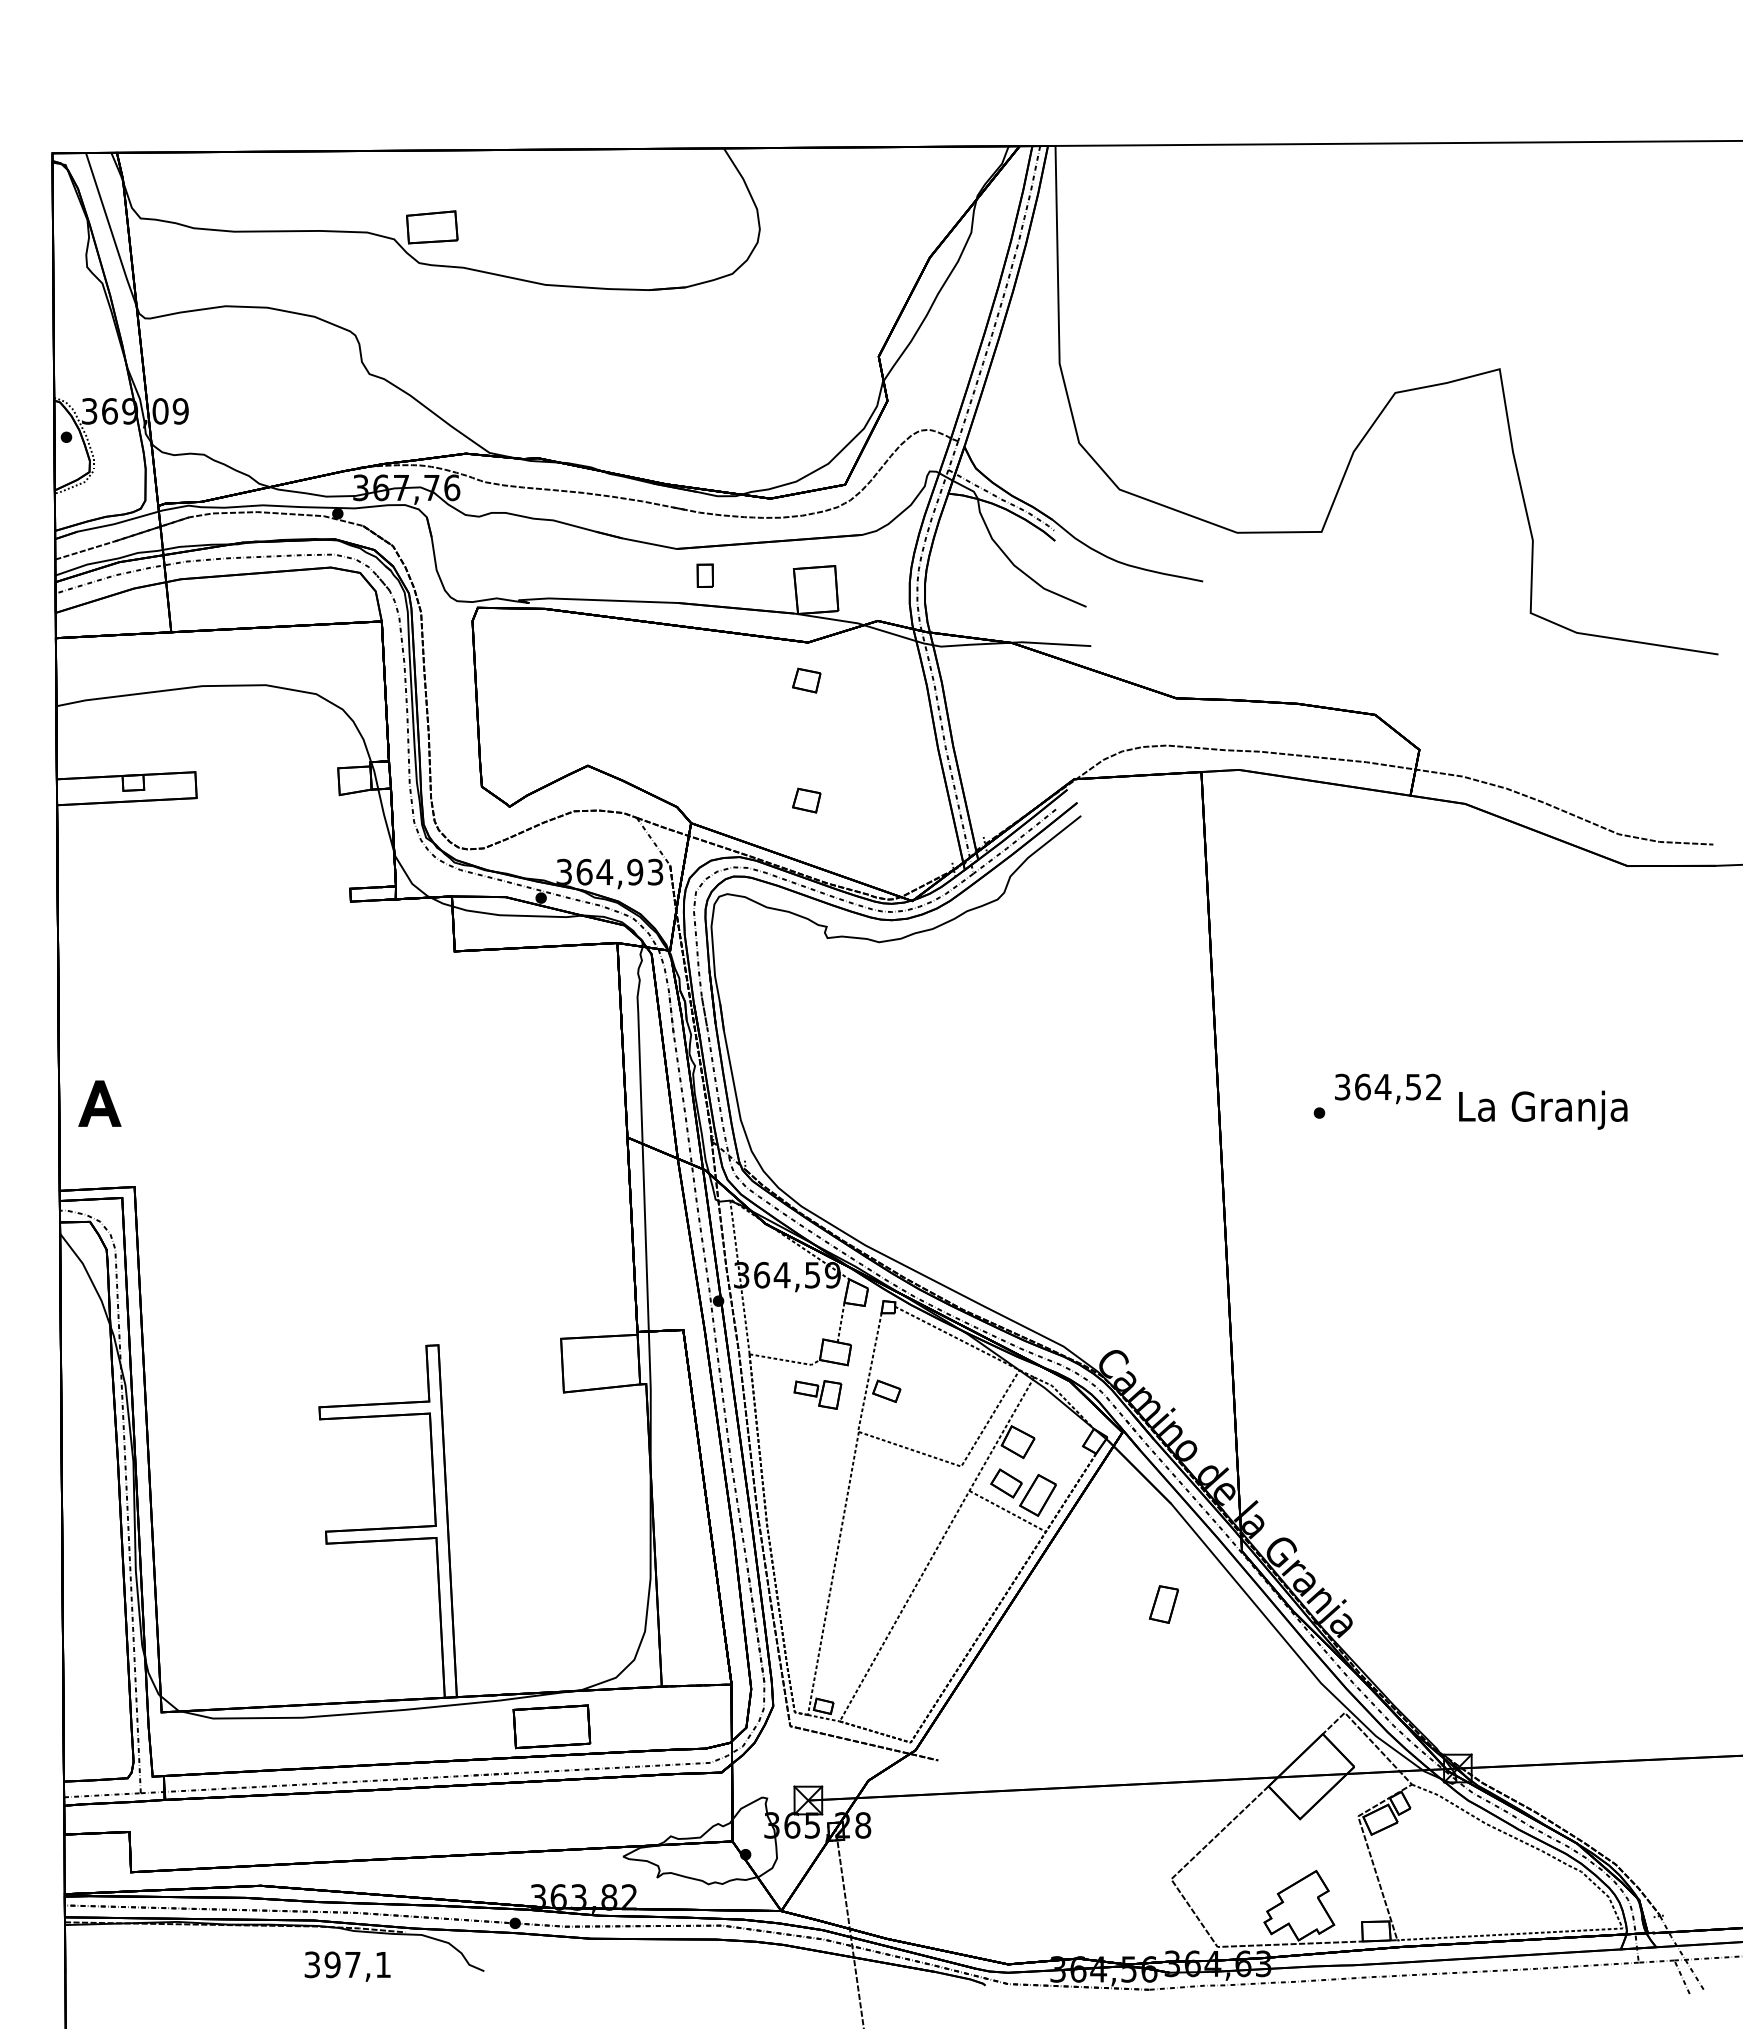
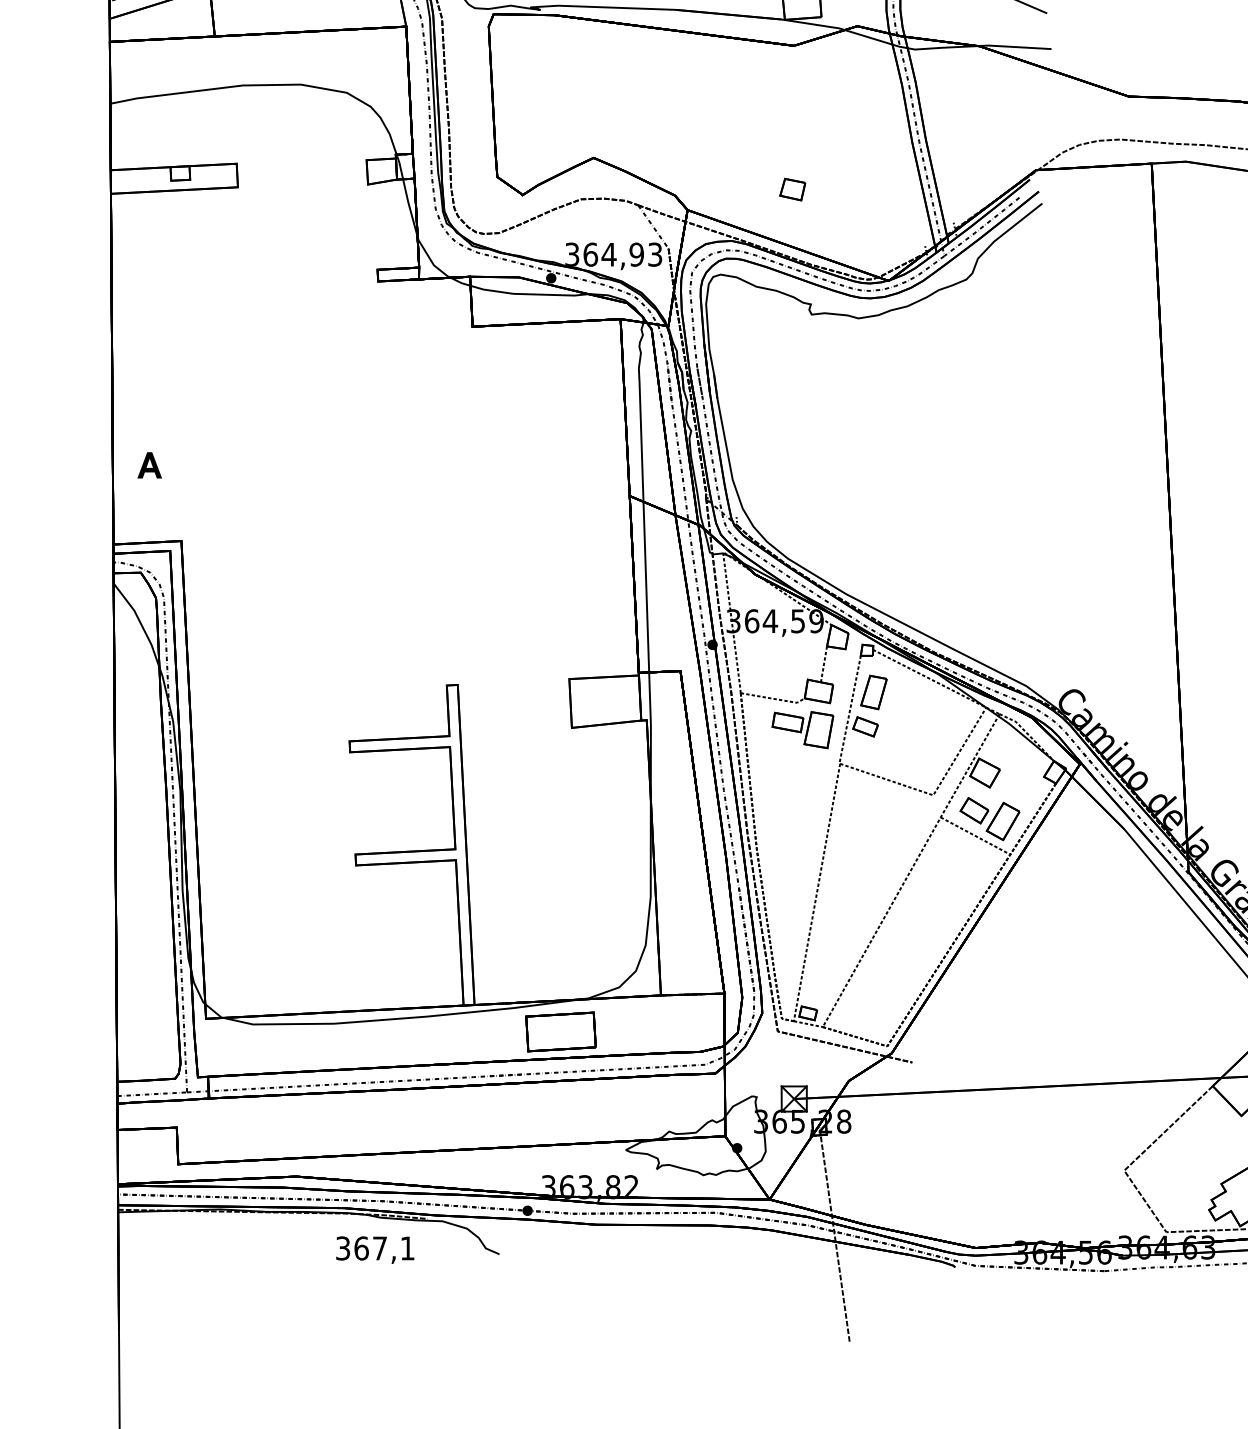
part: (806, 680) -> (792, 80), removed
part: (99, 1103) -> (149, 465), size x0.62
part: (817, 1394) -> (802, 729), size x1.43
part: (1163, 1604) -> (873, 692), moved
text: (332, 1964) -> (361, 1248), 397,1 -> 367,1

